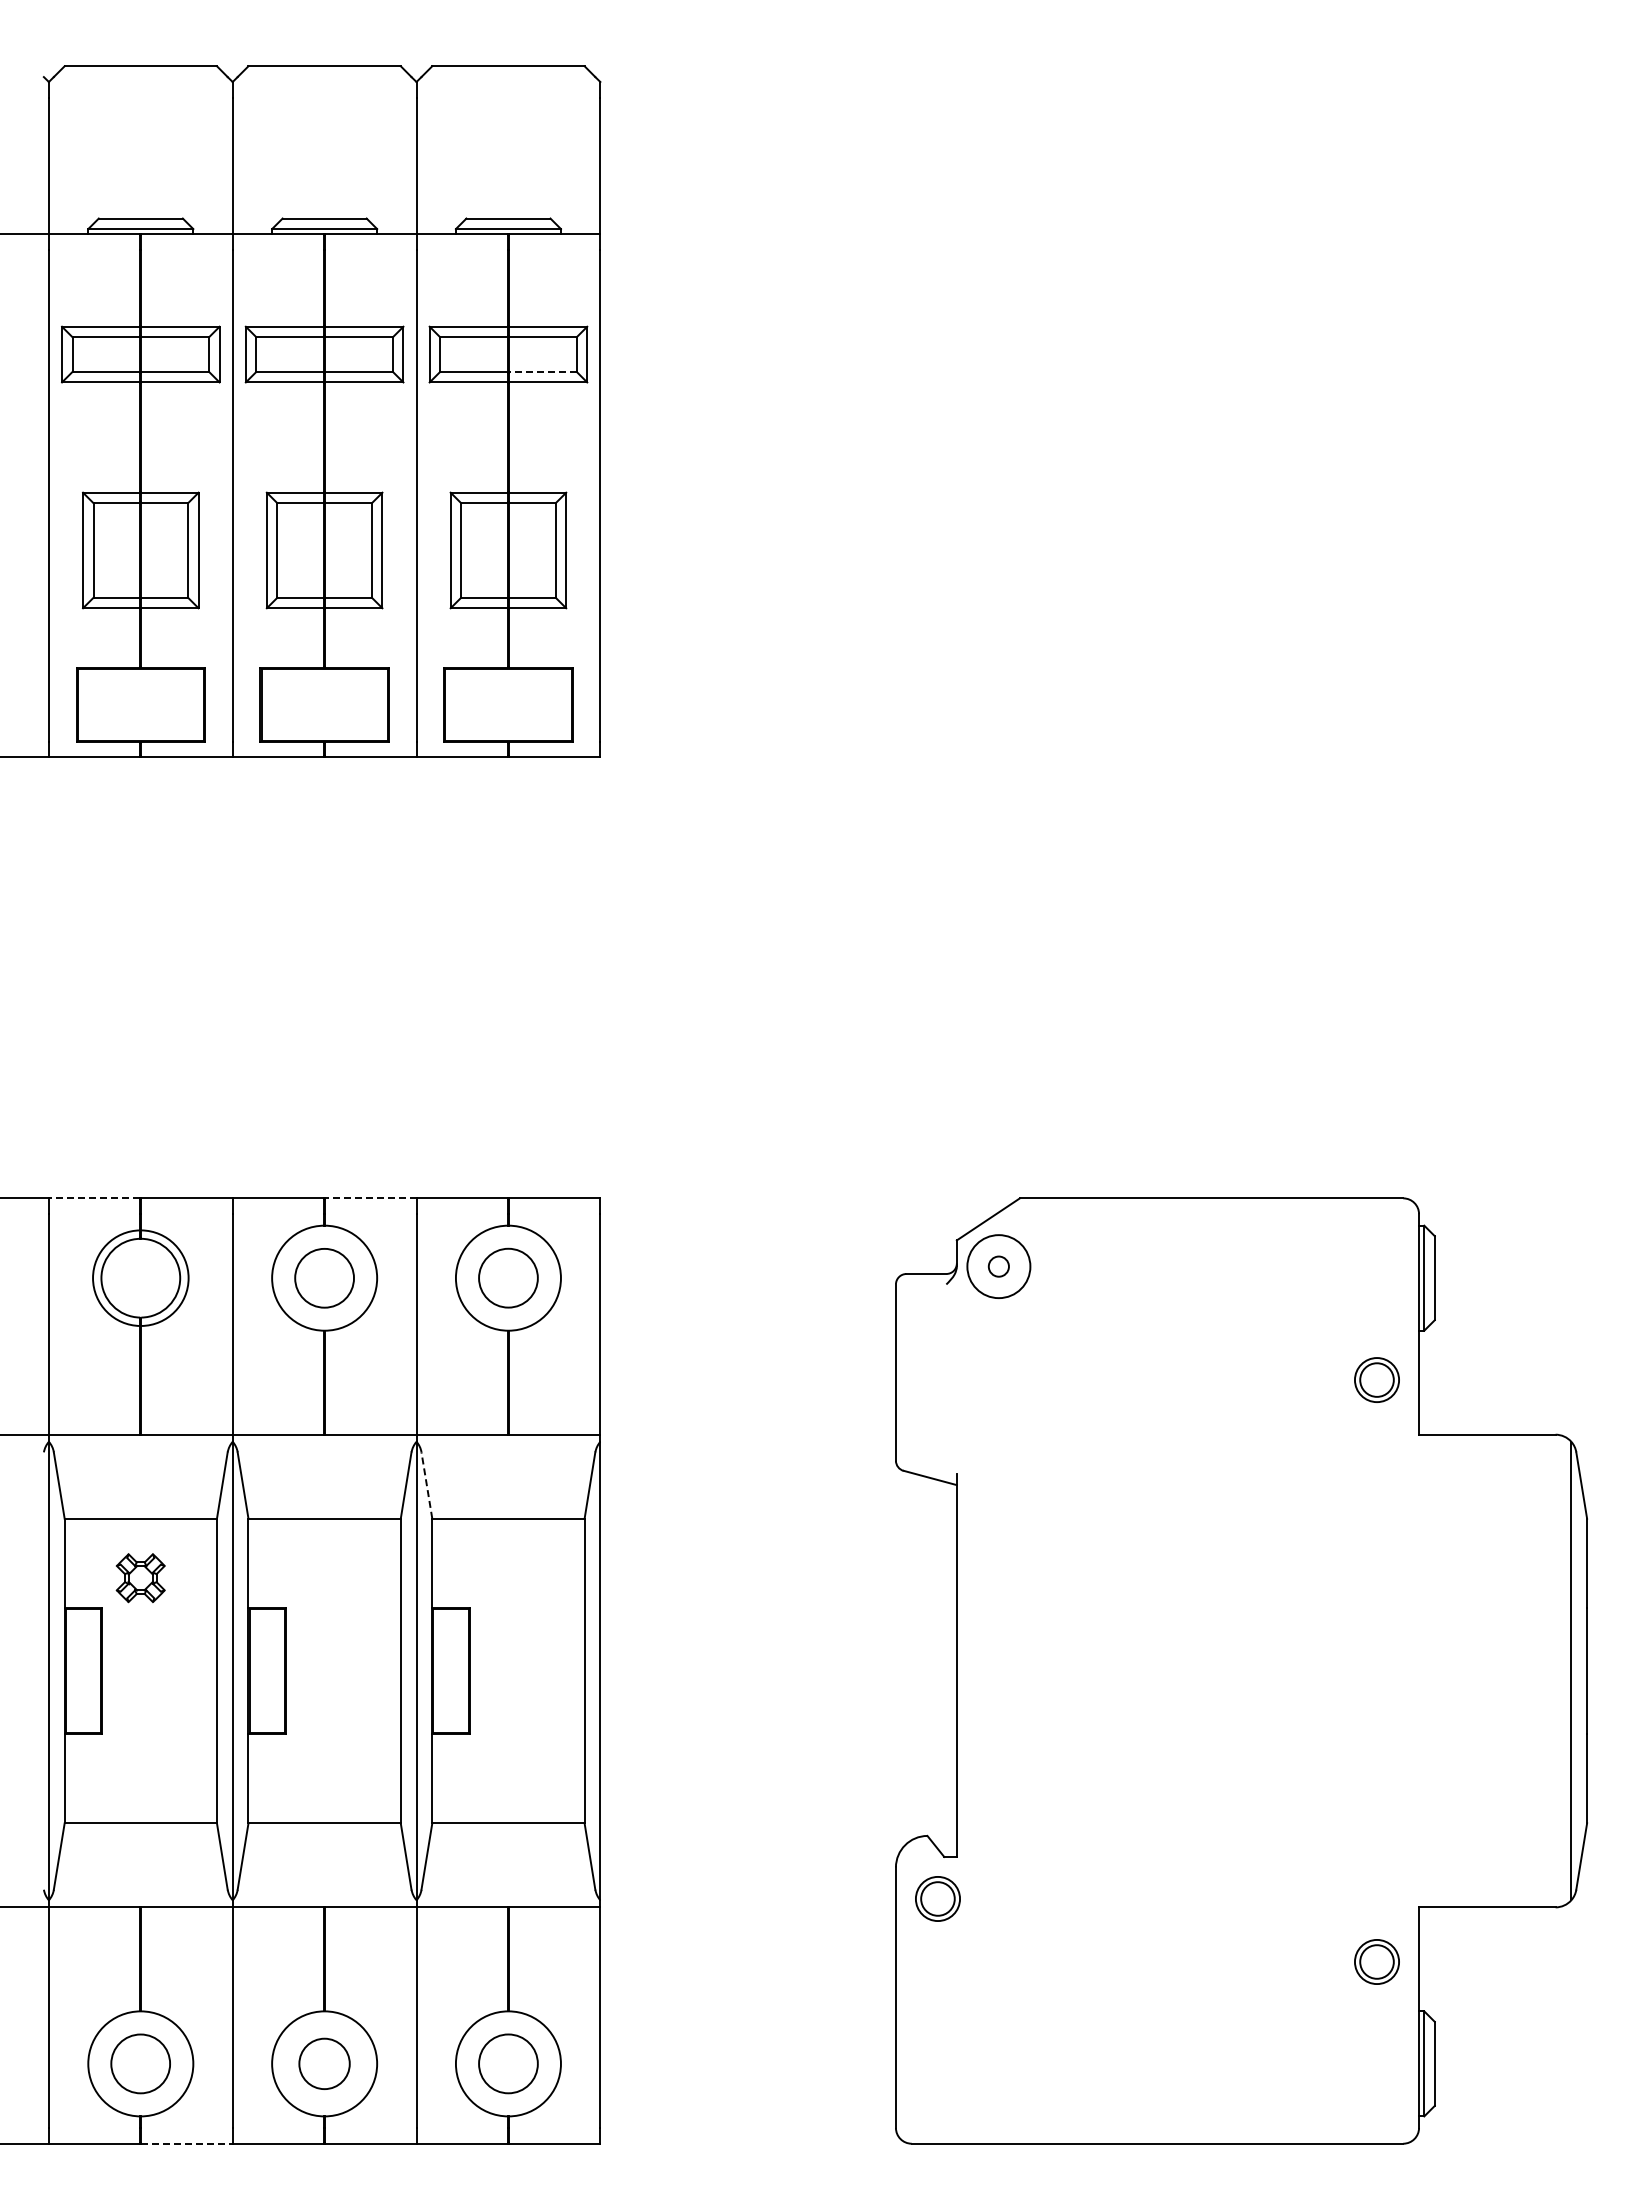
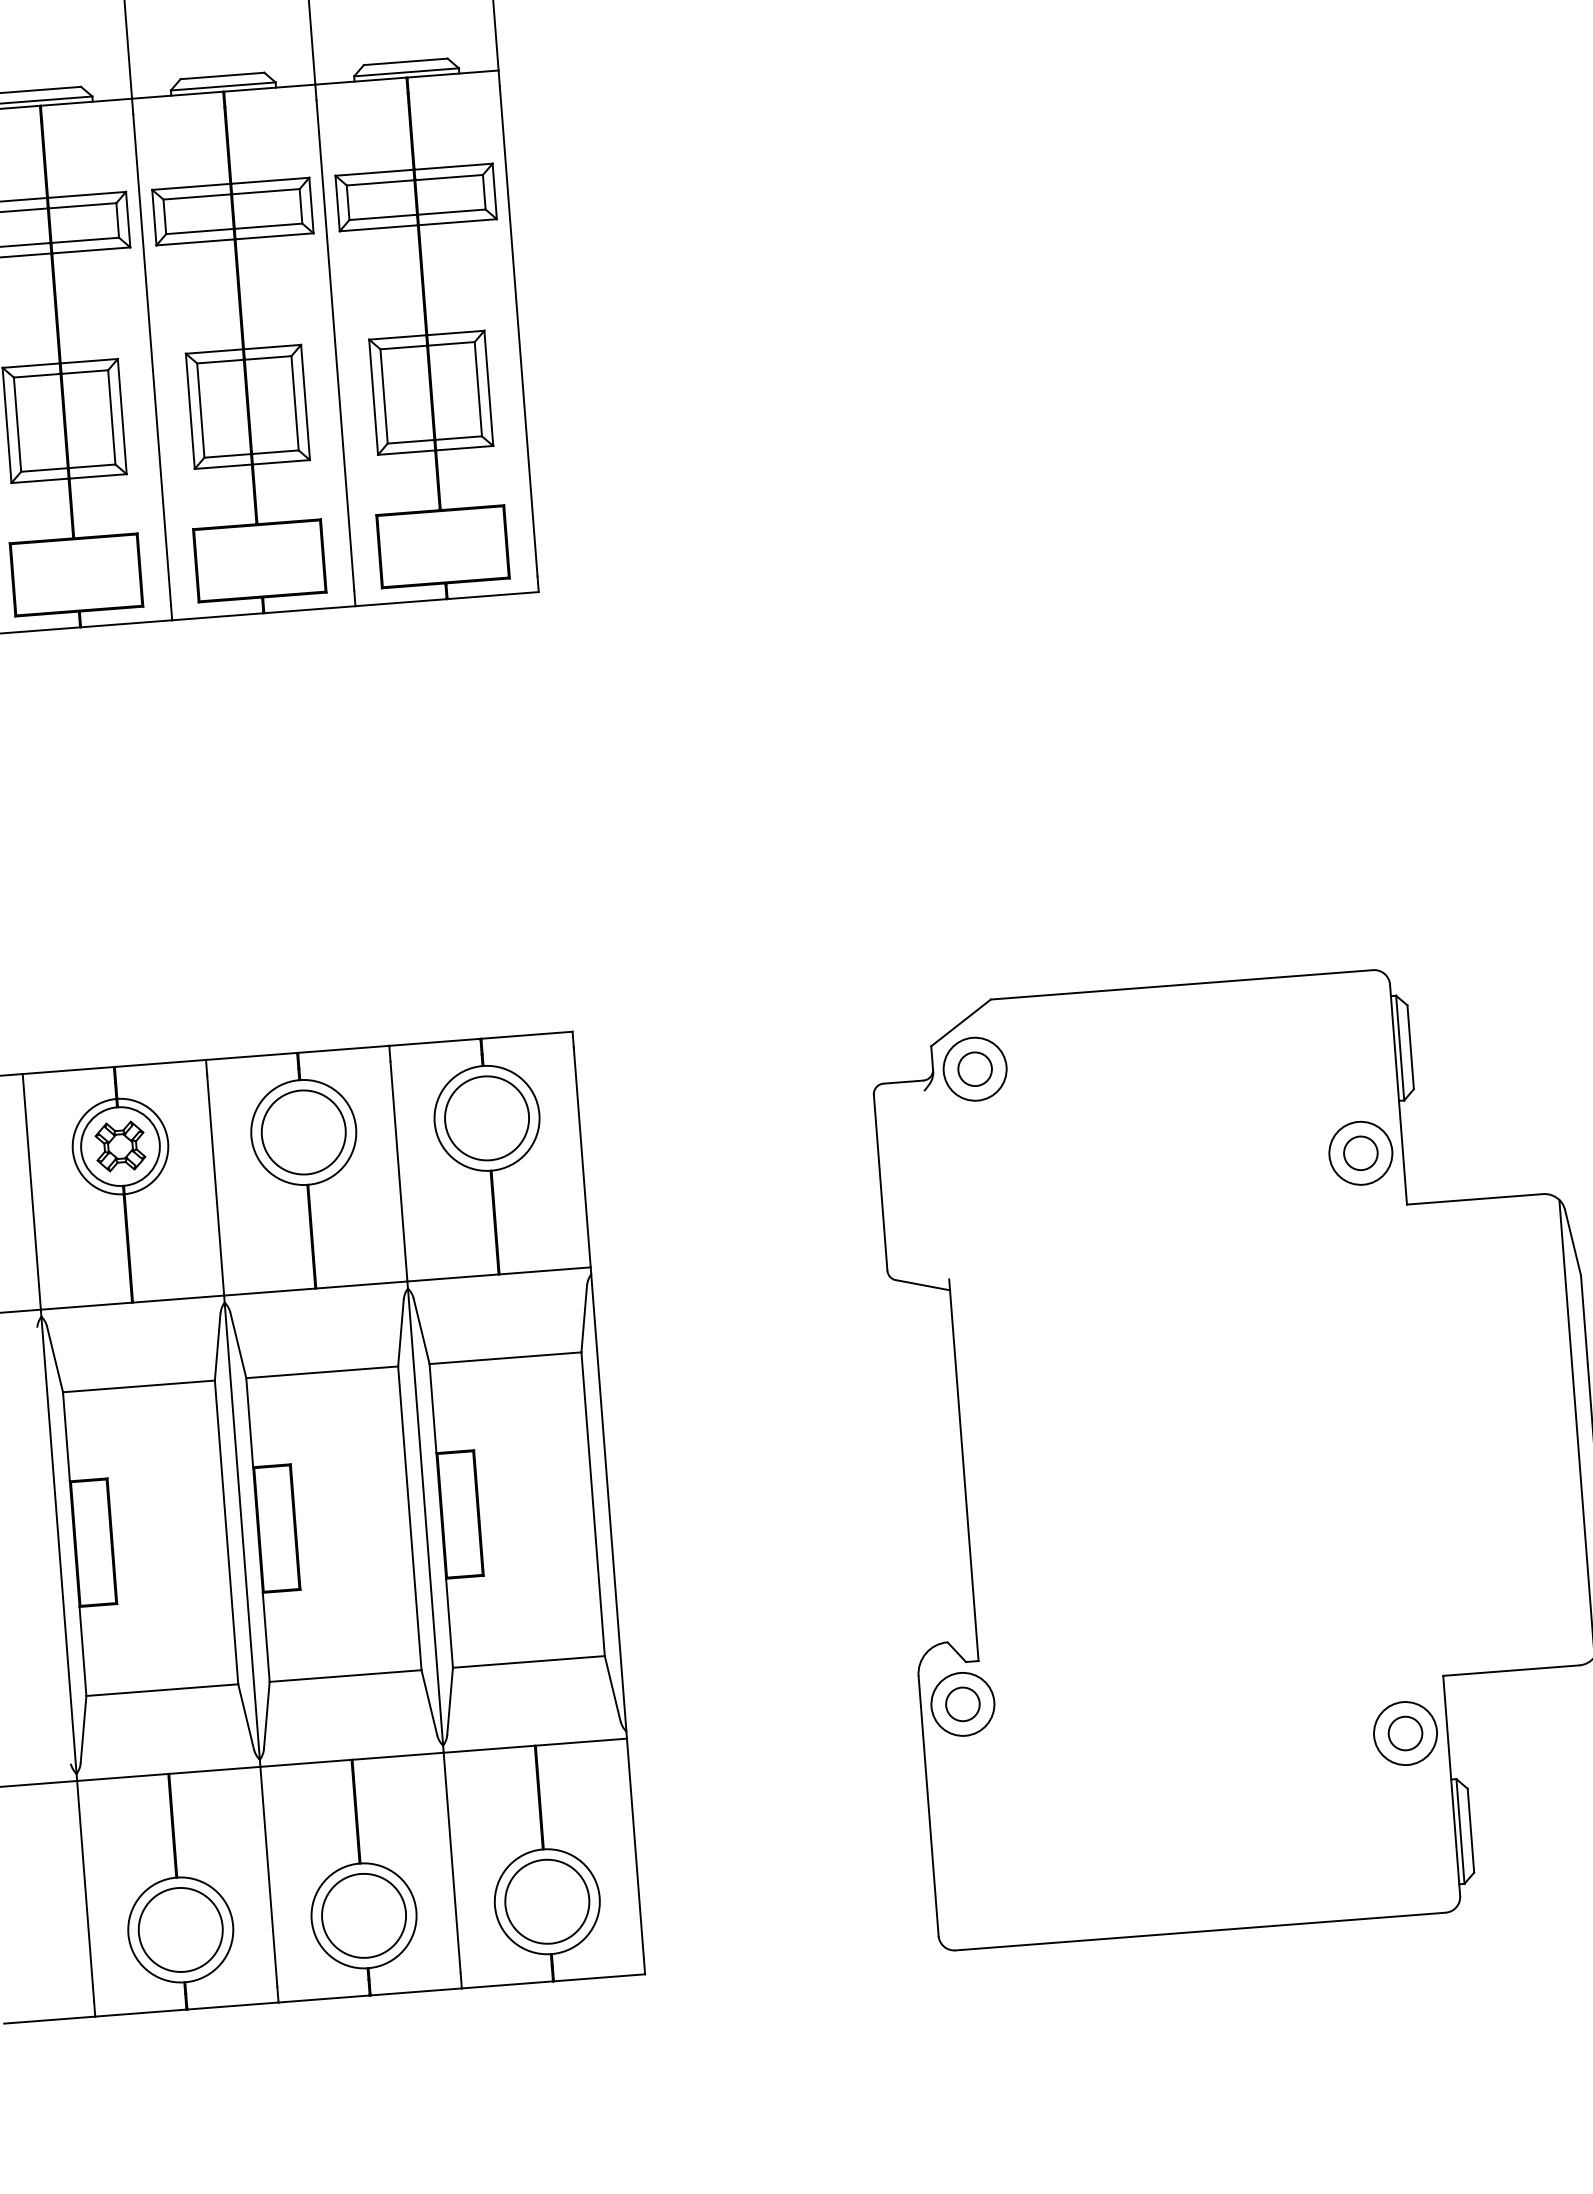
line: (542, 371) -> (451, 211), dashed -> solid
line: (94, 1198) -> (68, 1070), dashed -> solid
line: (370, 1198) -> (343, 1049), dashed -> solid
circle: (998, 1266) -> (974, 1069), size x1.67
circle: (324, 1278) -> (303, 1132), size x1.43
circle: (508, 1278) -> (487, 1118), size x1.43
circle: (1376, 1379) -> (1360, 1152), size x1.43
line: (426, 1485) -> (421, 1331), dashed -> solid
part: (140, 1578) -> (120, 1146), moved
circle: (937, 1898) -> (962, 1703), size x1.43
circle: (1376, 1961) -> (1404, 1733), size x1.43
circle: (140, 2063) -> (180, 1929), size x1.43
circle: (324, 2063) -> (363, 1915), size x1.67
circle: (508, 2063) -> (547, 1901), size x1.43
line: (187, 2143) -> (233, 2005), dashed -> solid

